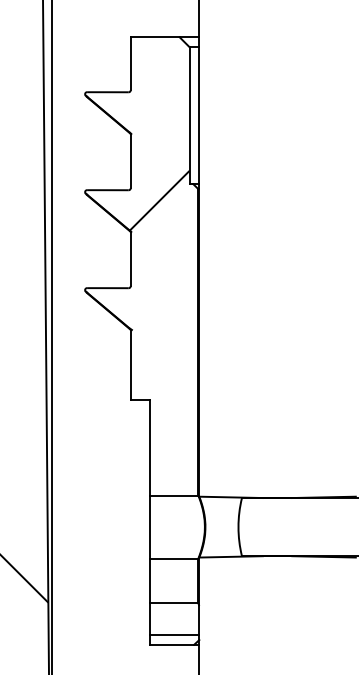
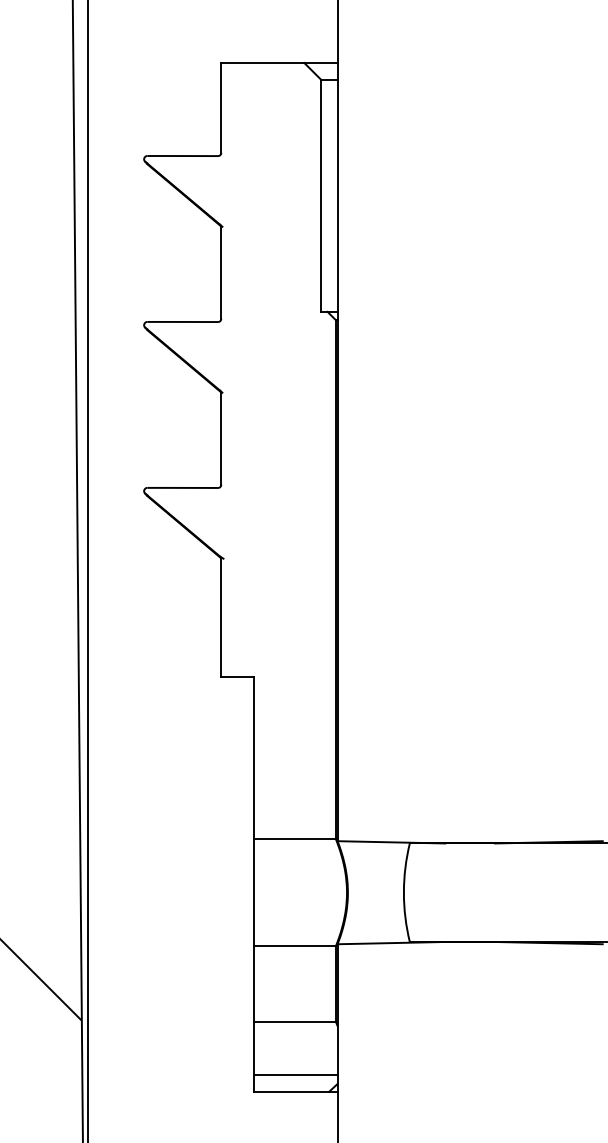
hatch: (159, 200) -> (270, 339), removed

